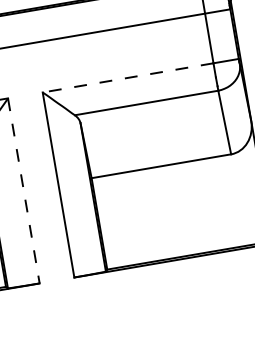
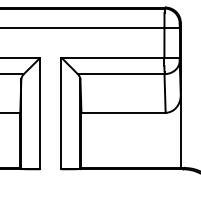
line: (127, 77) -> (112, 57), dashed -> solid
line: (24, 190) -> (40, 113), dashed -> solid

